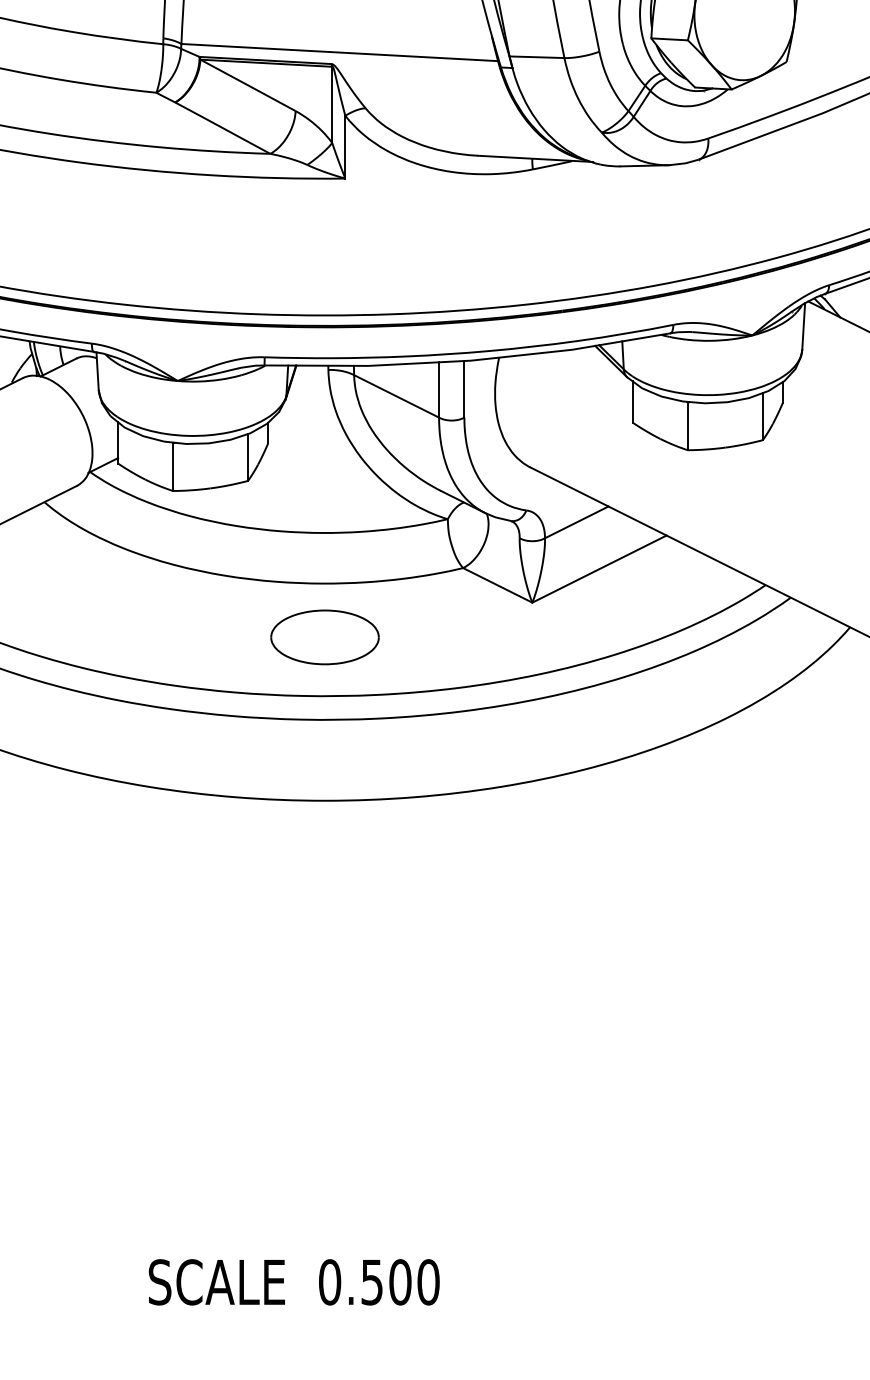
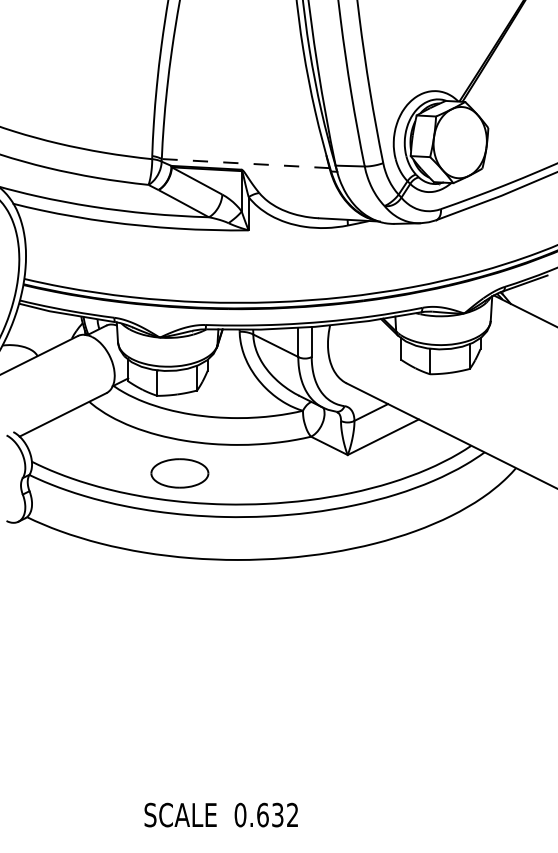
line: (339, 52) -> (245, 163), solid -> dashed
part: (324, 637) -> (179, 473), moved
text: (399, 1281) -> (277, 814), 0.500 -> 0.632

